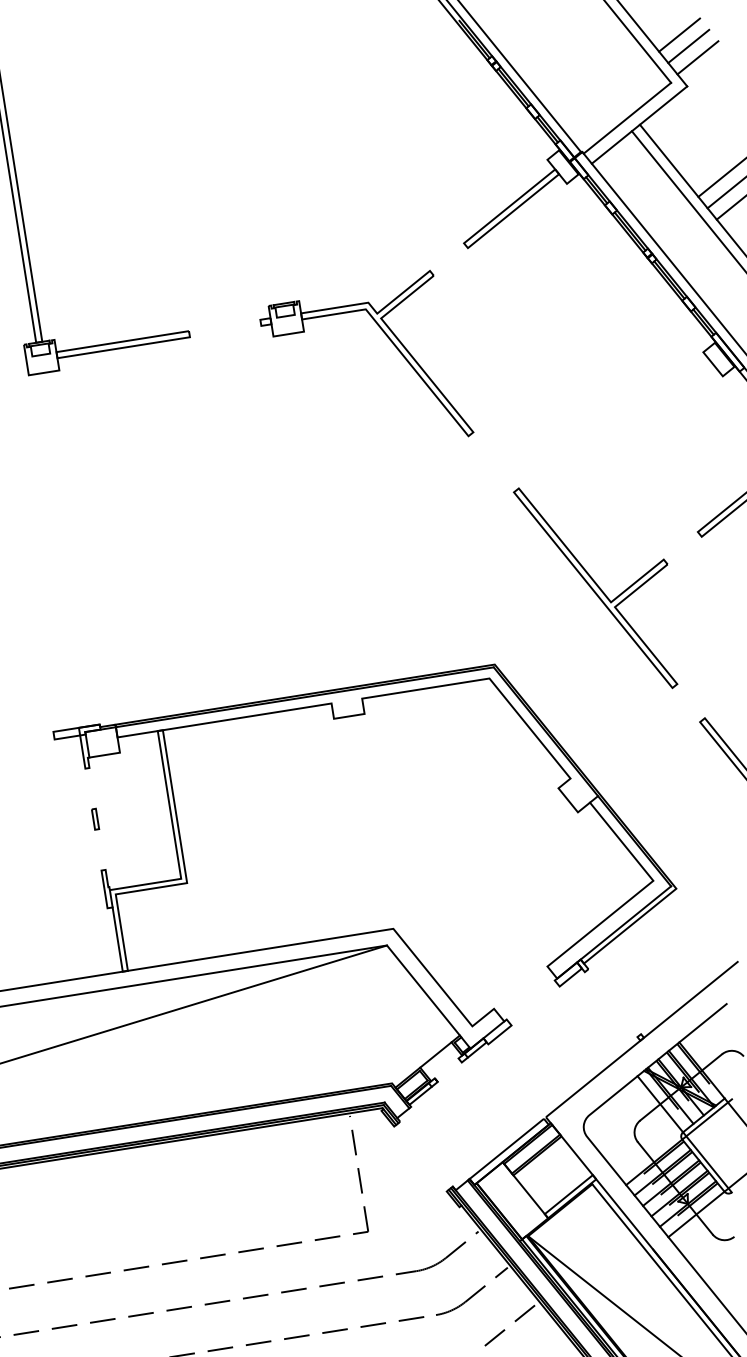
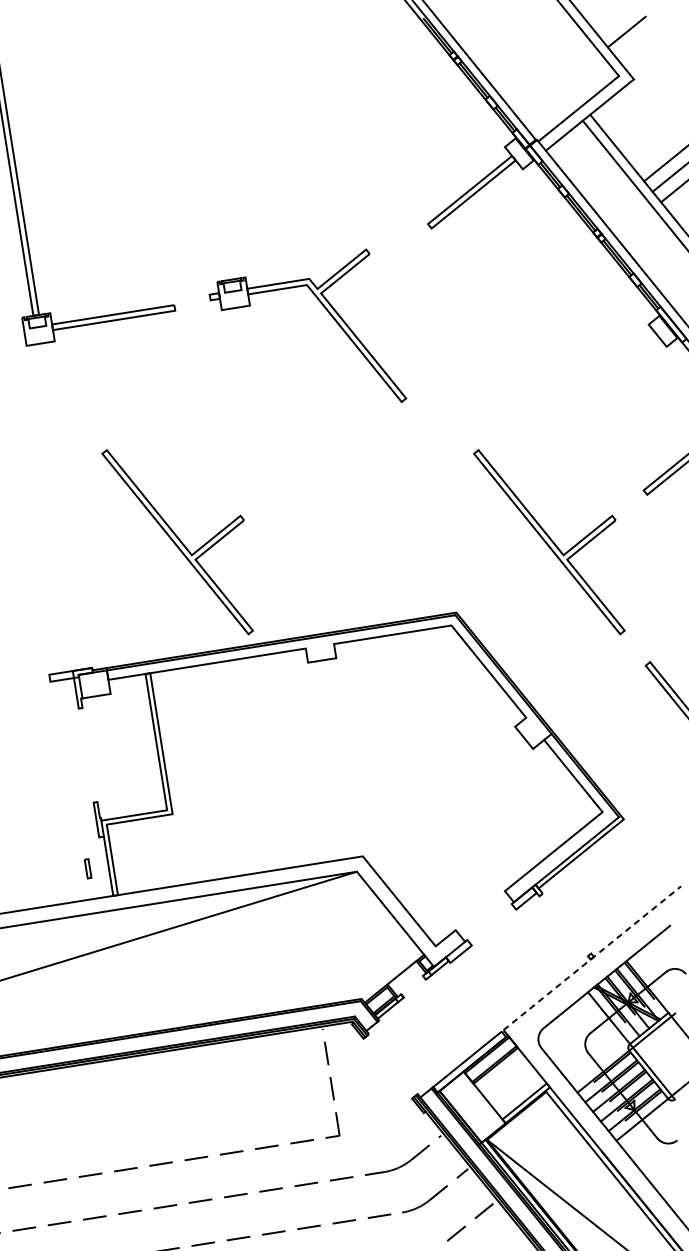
line: (688, 46) -> (635, 42), removed
line: (697, 57) -> (643, 52), removed
part: (385, 335) -> (325, 309), moved
part: (192, 588) -> (177, 542), added
part: (95, 818) -> (88, 868), moved
line: (642, 1039) -> (592, 958), solid -> dashed

